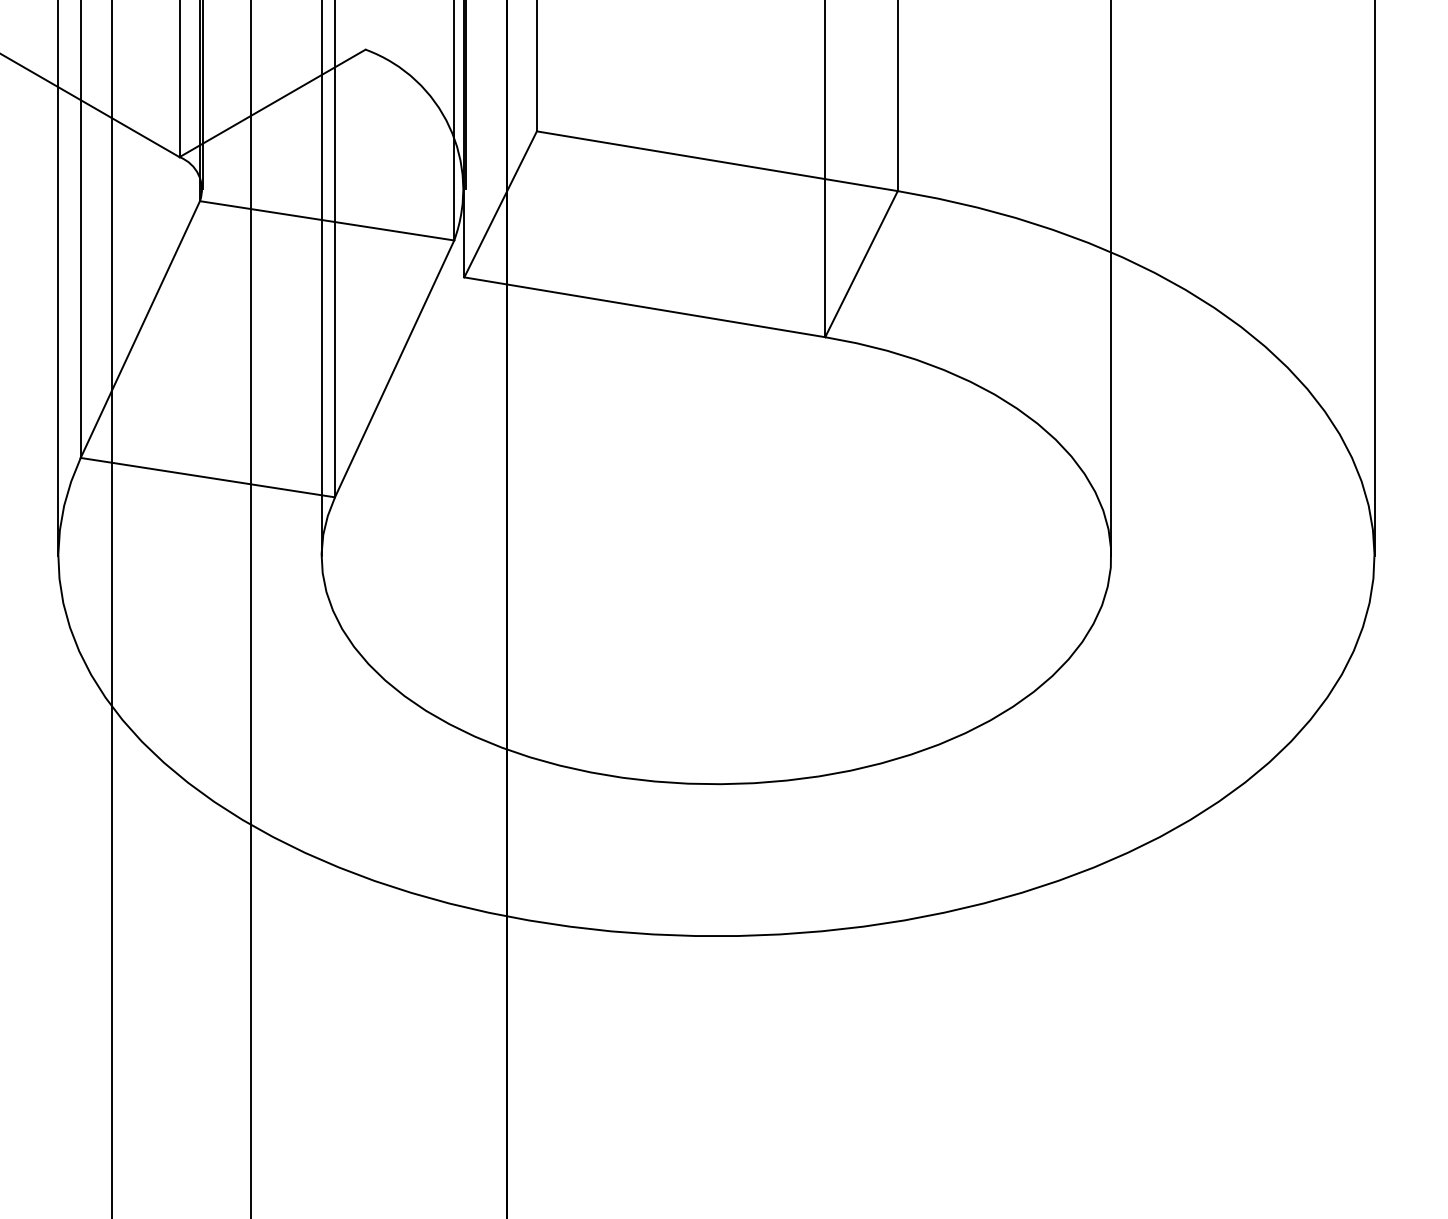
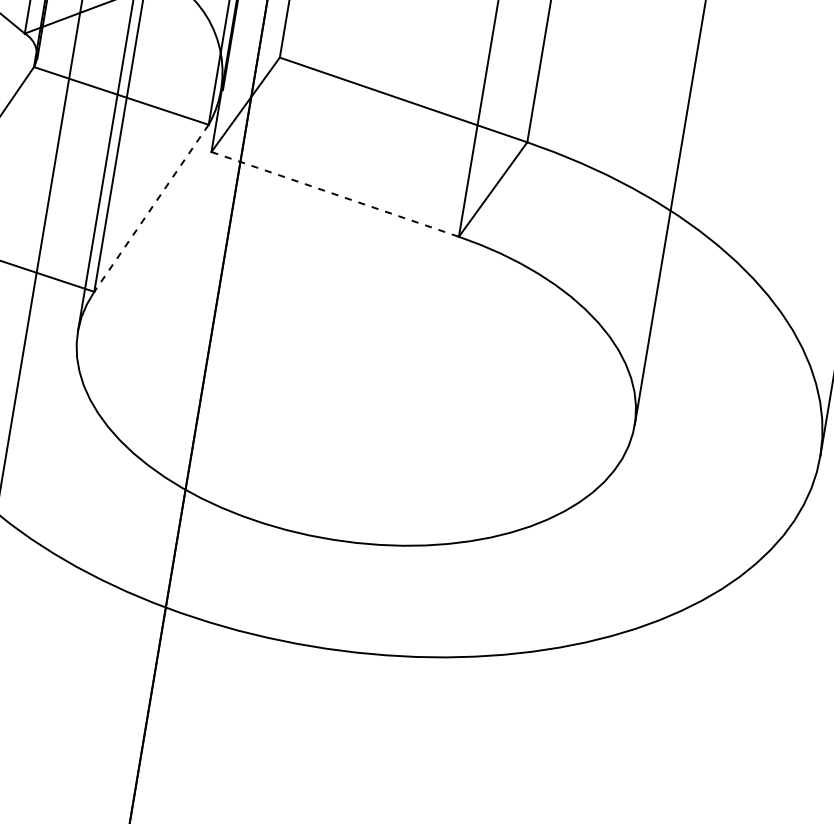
line: (644, 307) -> (334, 194), solid -> dashed
line: (394, 368) -> (151, 208), solid -> dashed

